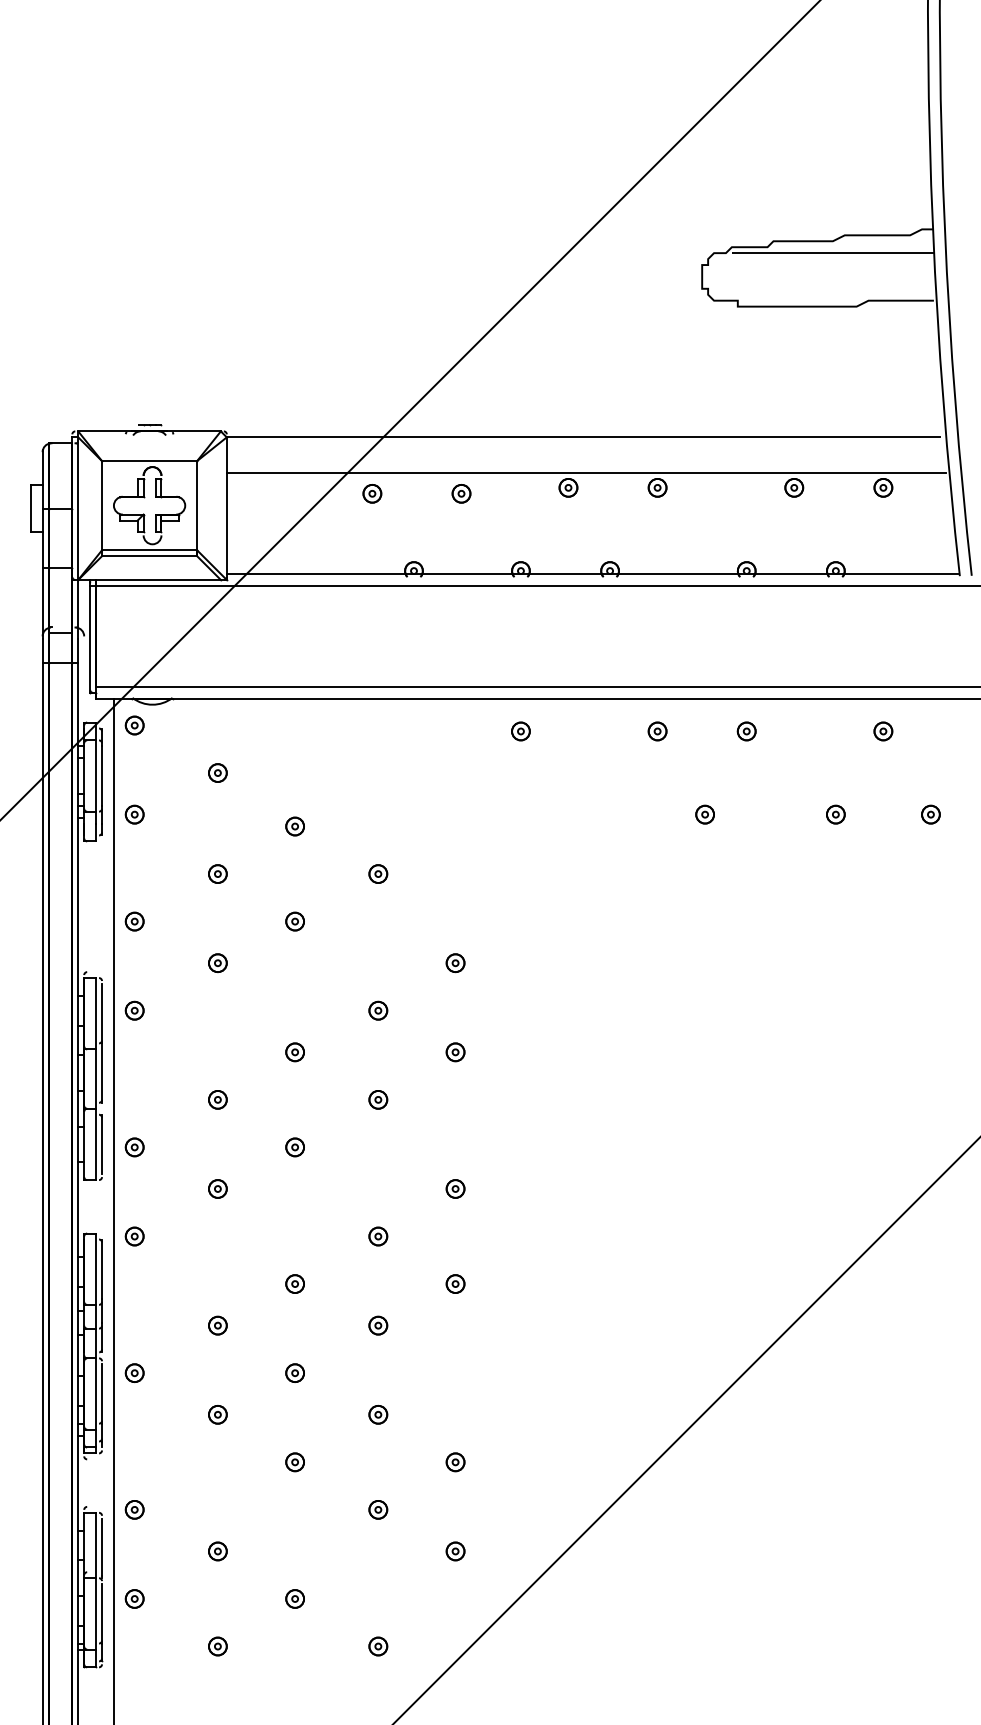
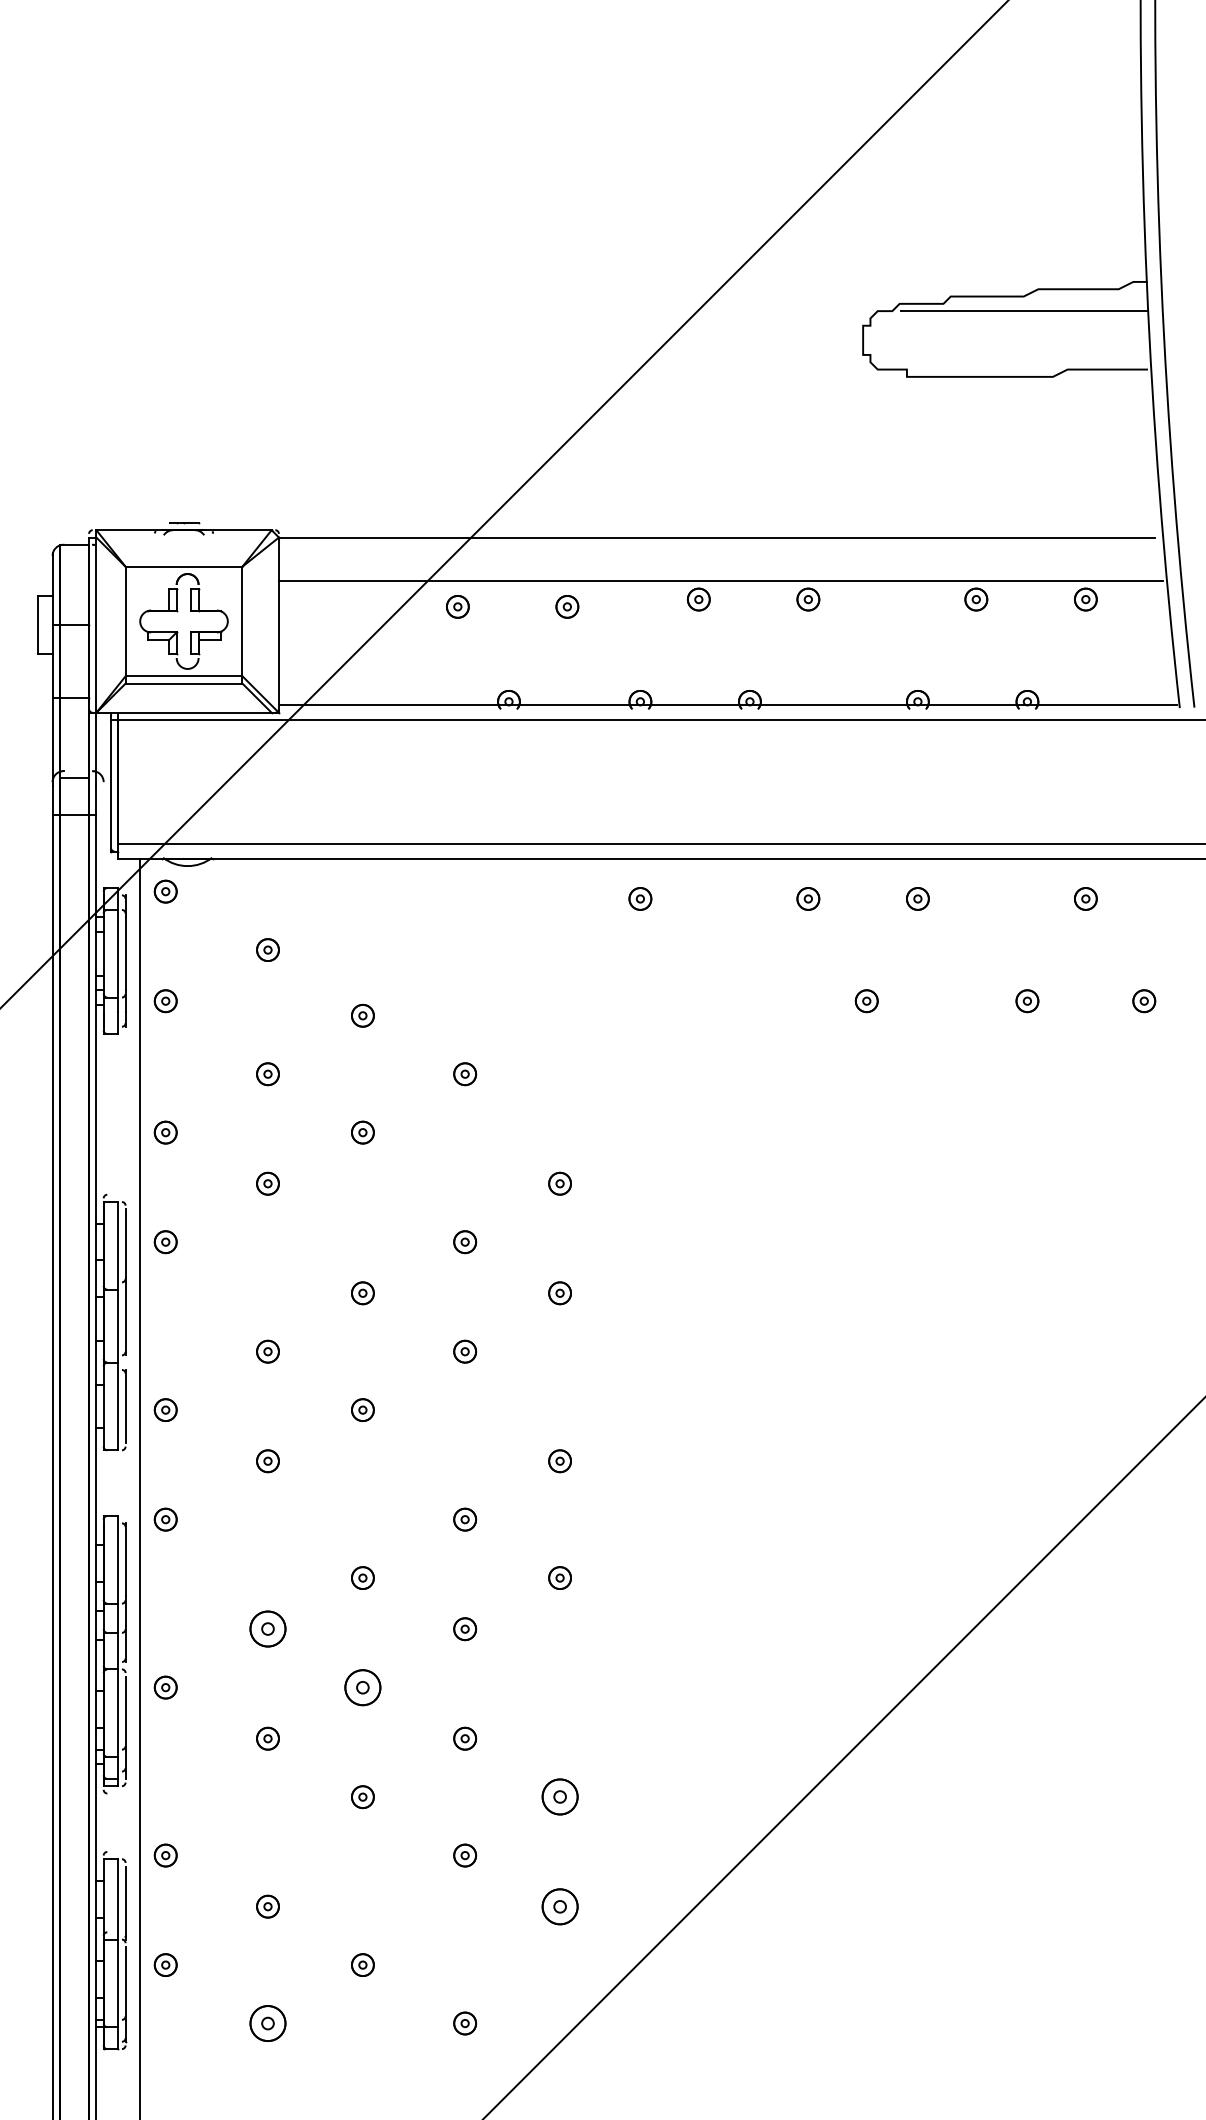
part: (217, 1325) -> (267, 1629), size x1.6
part: (294, 1373) -> (362, 1687), size x1.6
part: (455, 1462) -> (559, 1797), size x1.6
part: (455, 1551) -> (559, 1906), size x1.6
part: (217, 1646) -> (267, 2023), size x1.6

